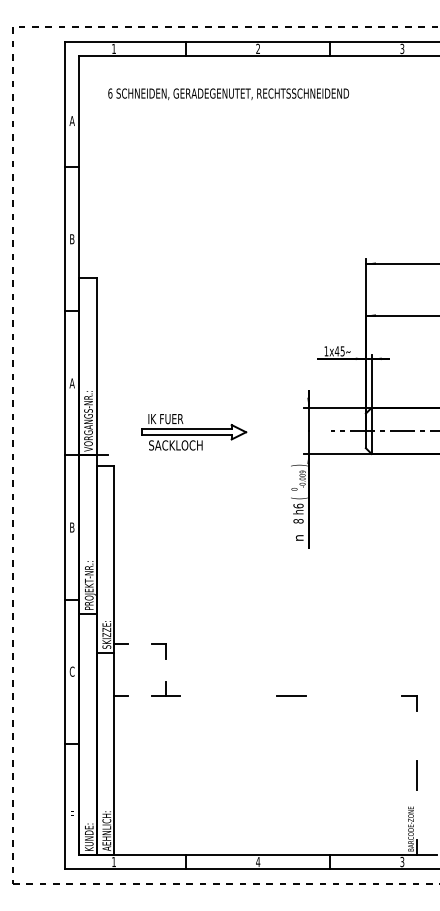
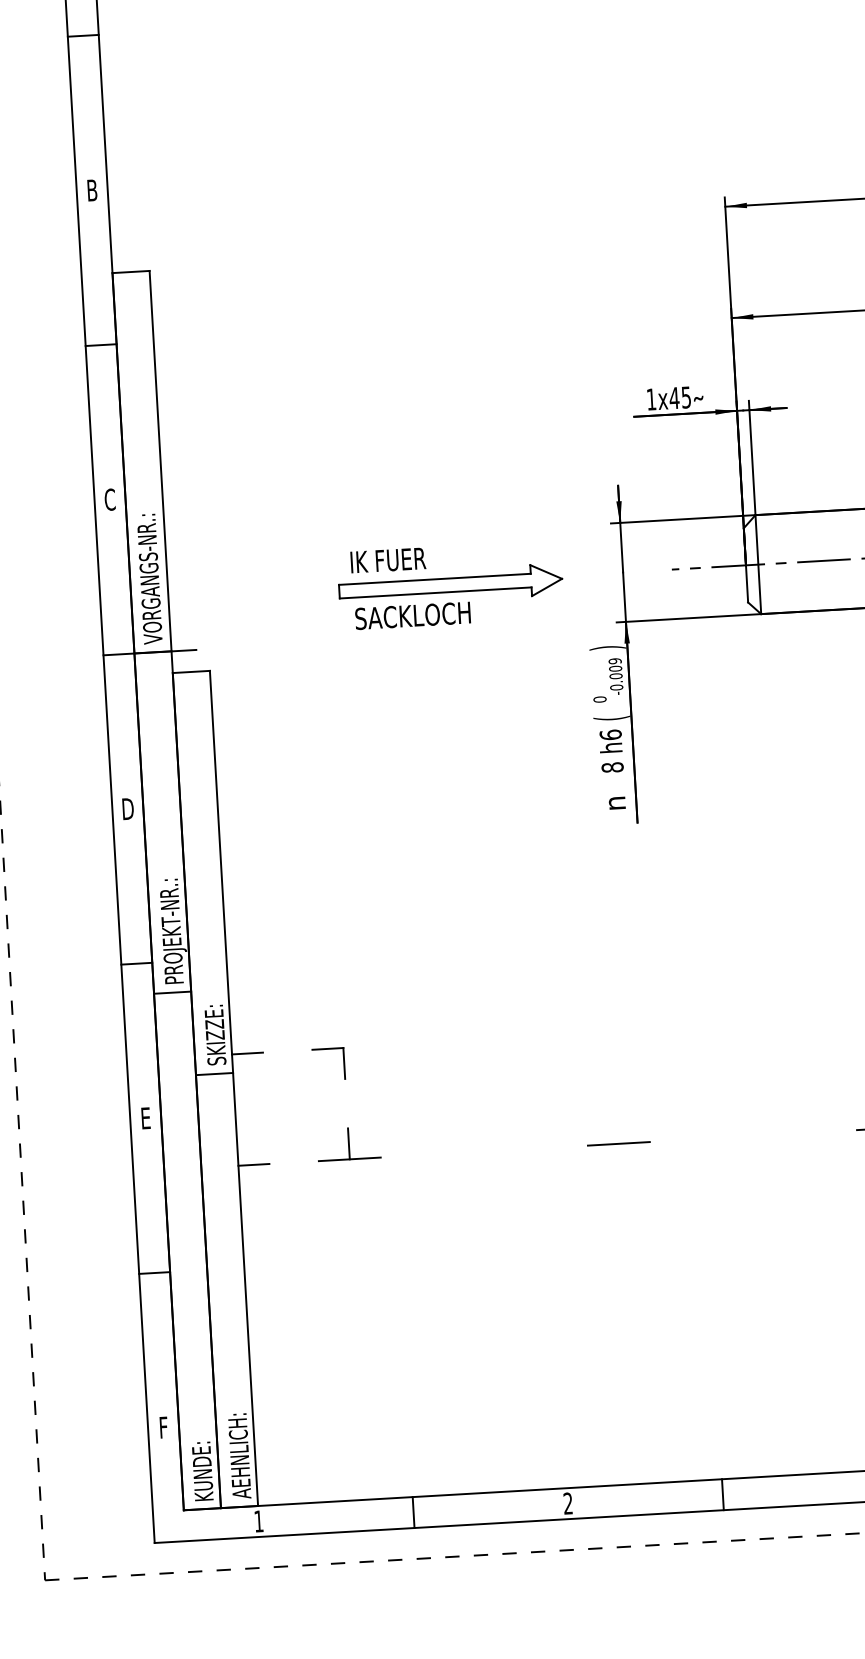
text: (71, 383) -> (108, 500), A -> C
part: (194, 432) -> (451, 585), moved
text: (71, 527) -> (126, 808), B -> D
text: (71, 671) -> (144, 1117), C -> E
text: (258, 861) -> (568, 1502), 4 -> 2

